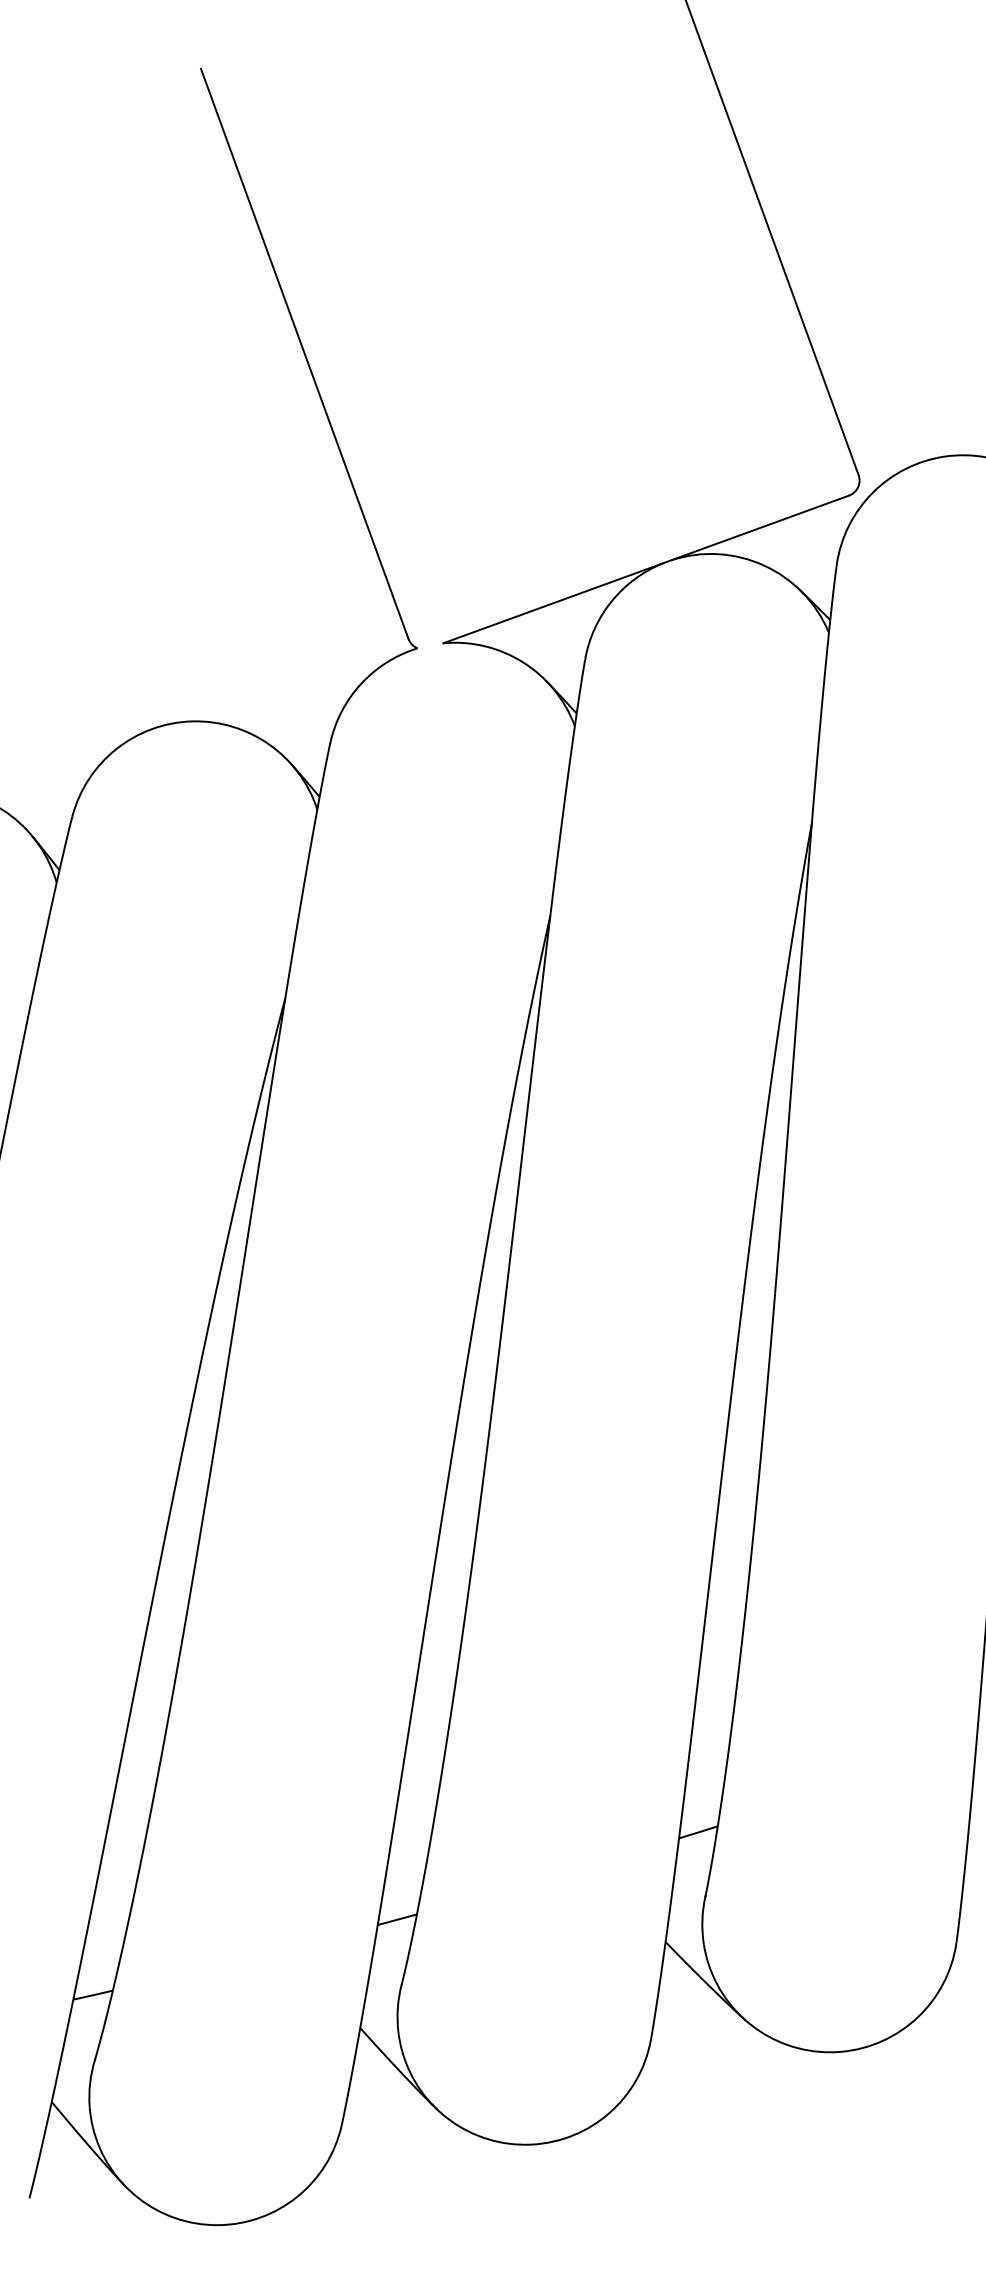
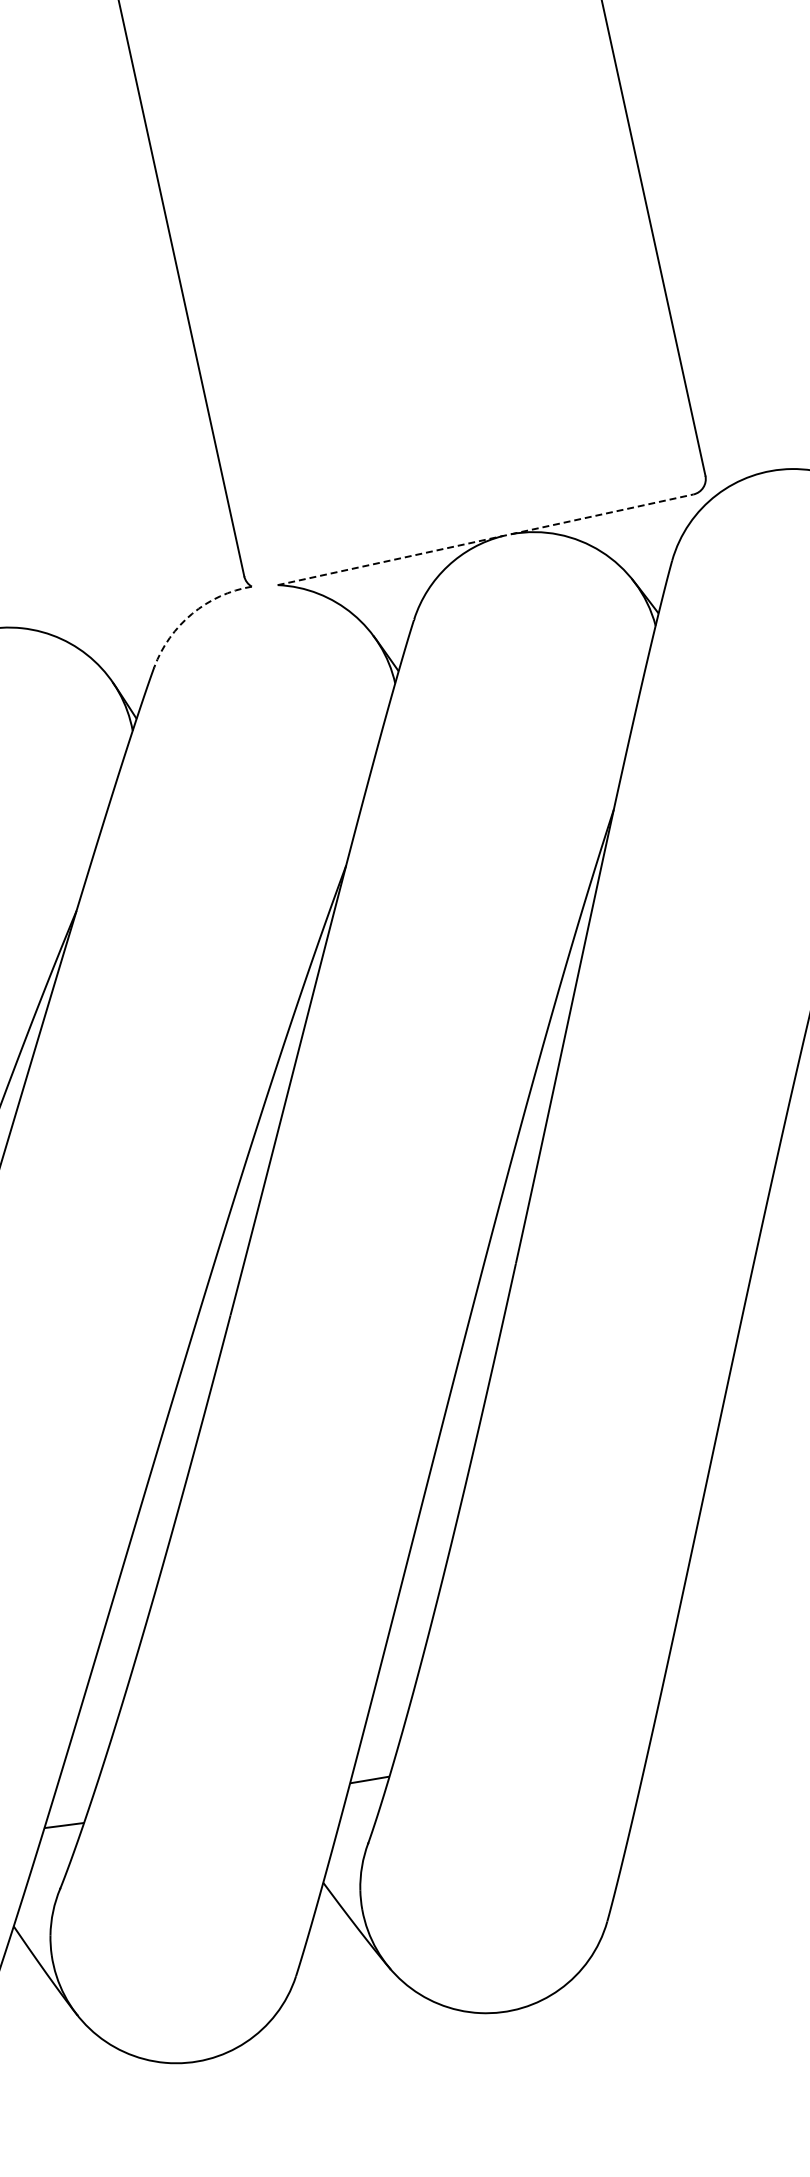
line: (646, 569) -> (485, 539), solid -> dashed
arc: (361, 683) -> (192, 613), solid -> dashed

